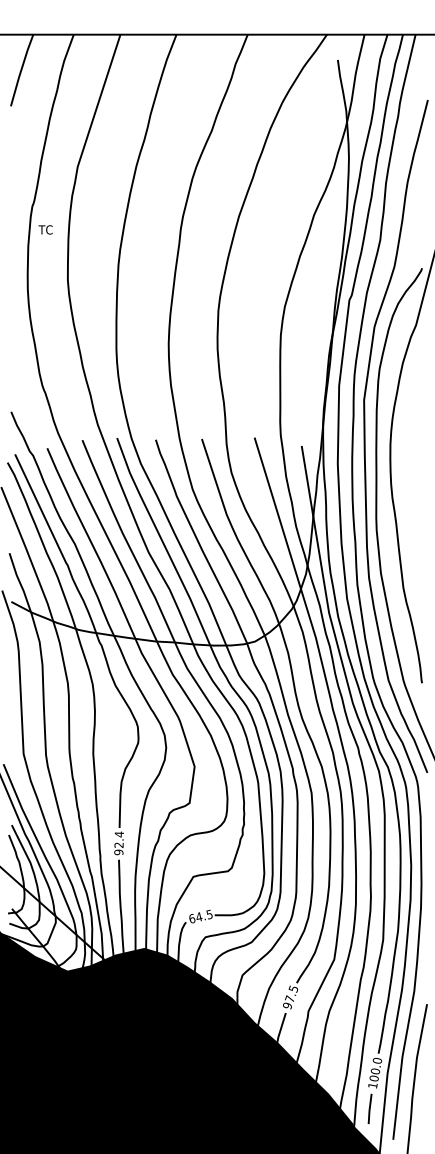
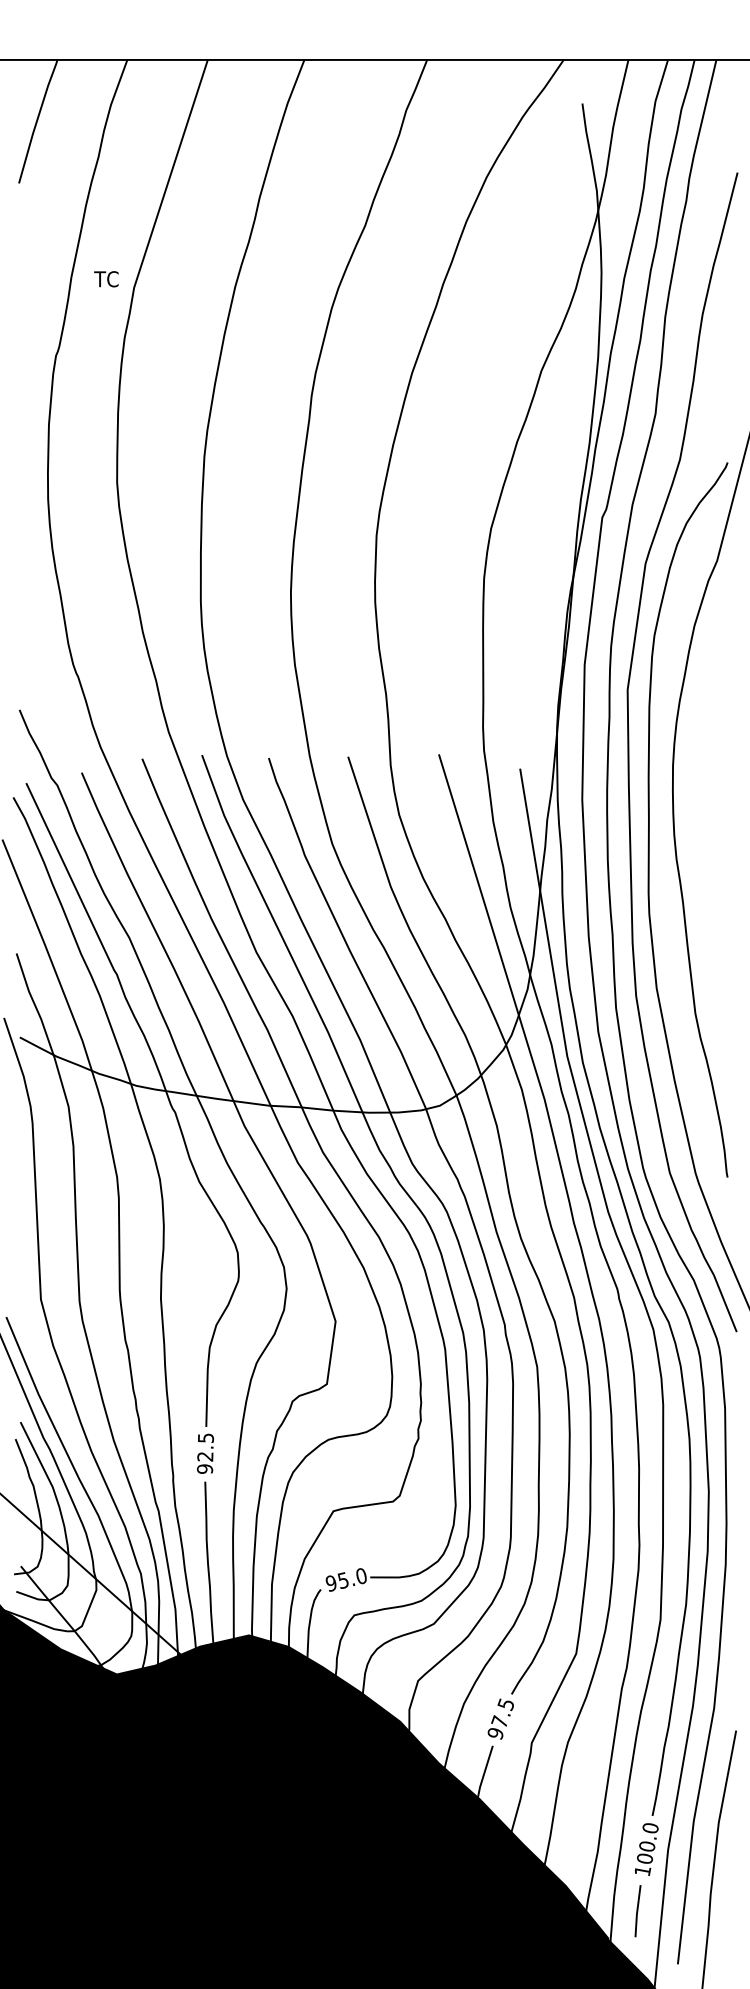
text: (45, 229) -> (106, 278), moved
text: (119, 834) -> (206, 1438), 92.4 -> 92.5
text: (200, 916) -> (345, 1579), 64.5 -> 95.0

